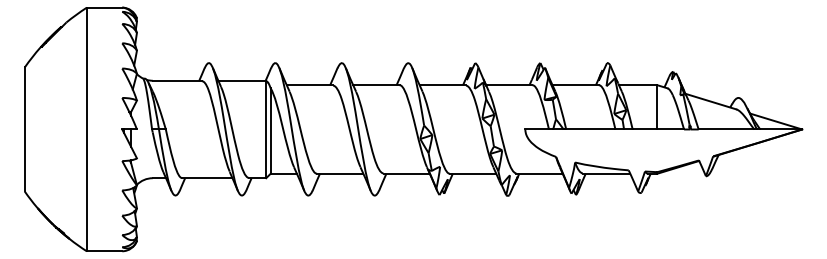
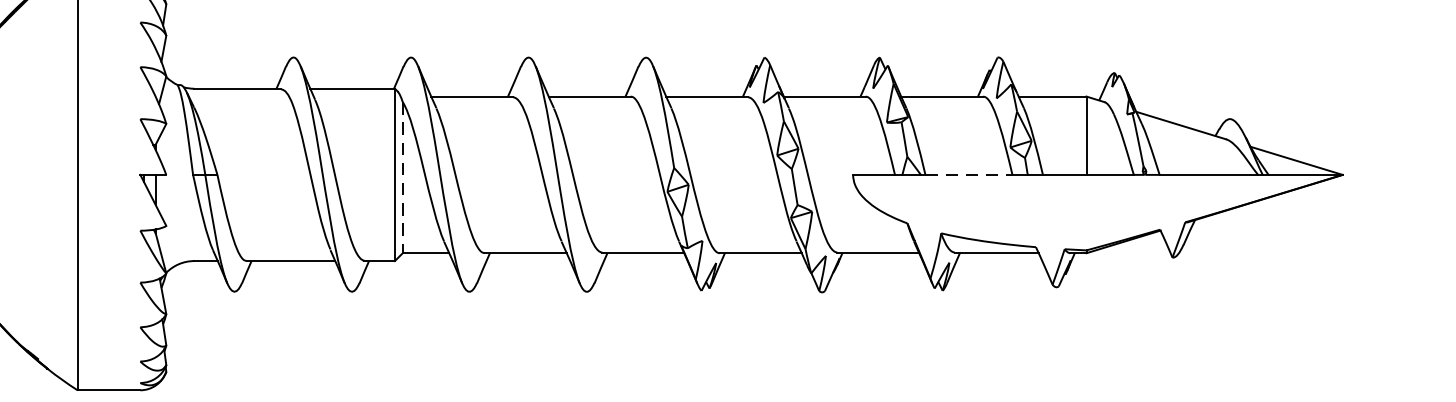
line: (590, 129) -> (968, 174), solid -> dashed
line: (270, 131) -> (402, 178), solid -> dashed

